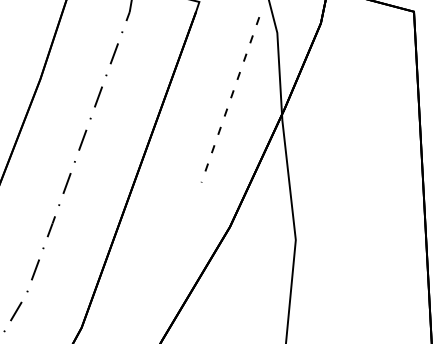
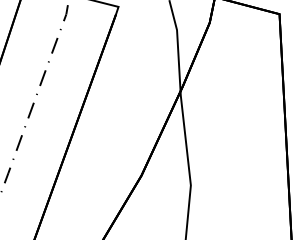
line: (231, 98) -> (142, 79), removed

